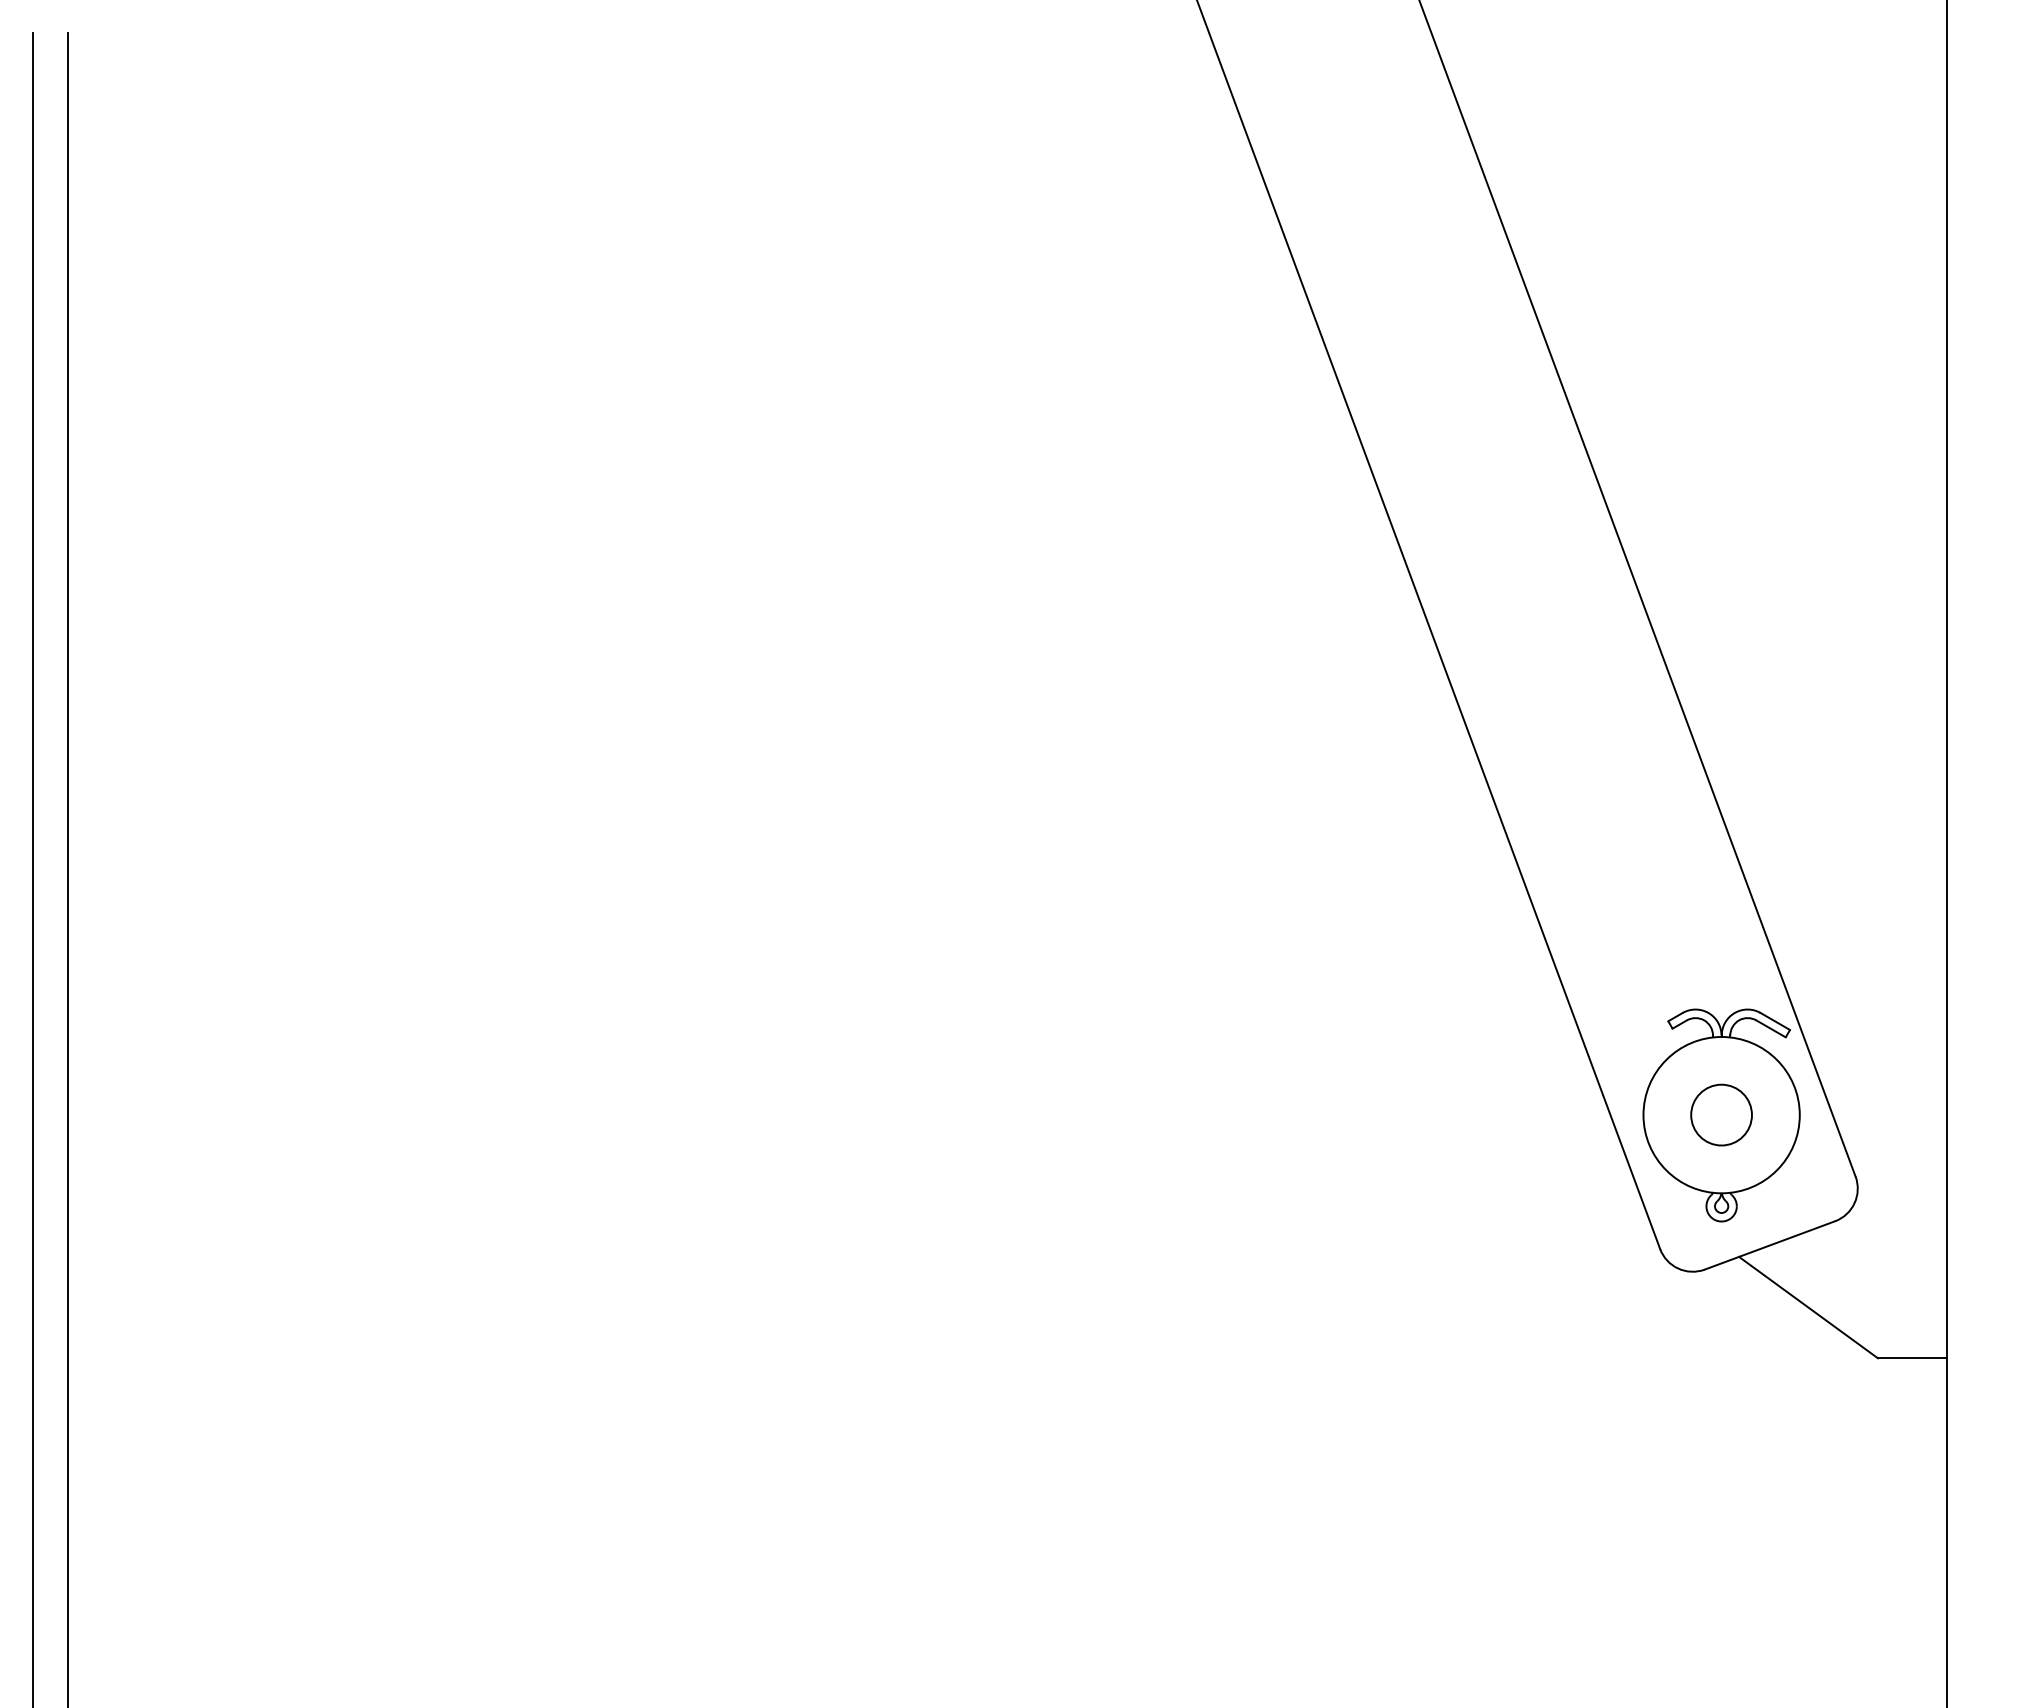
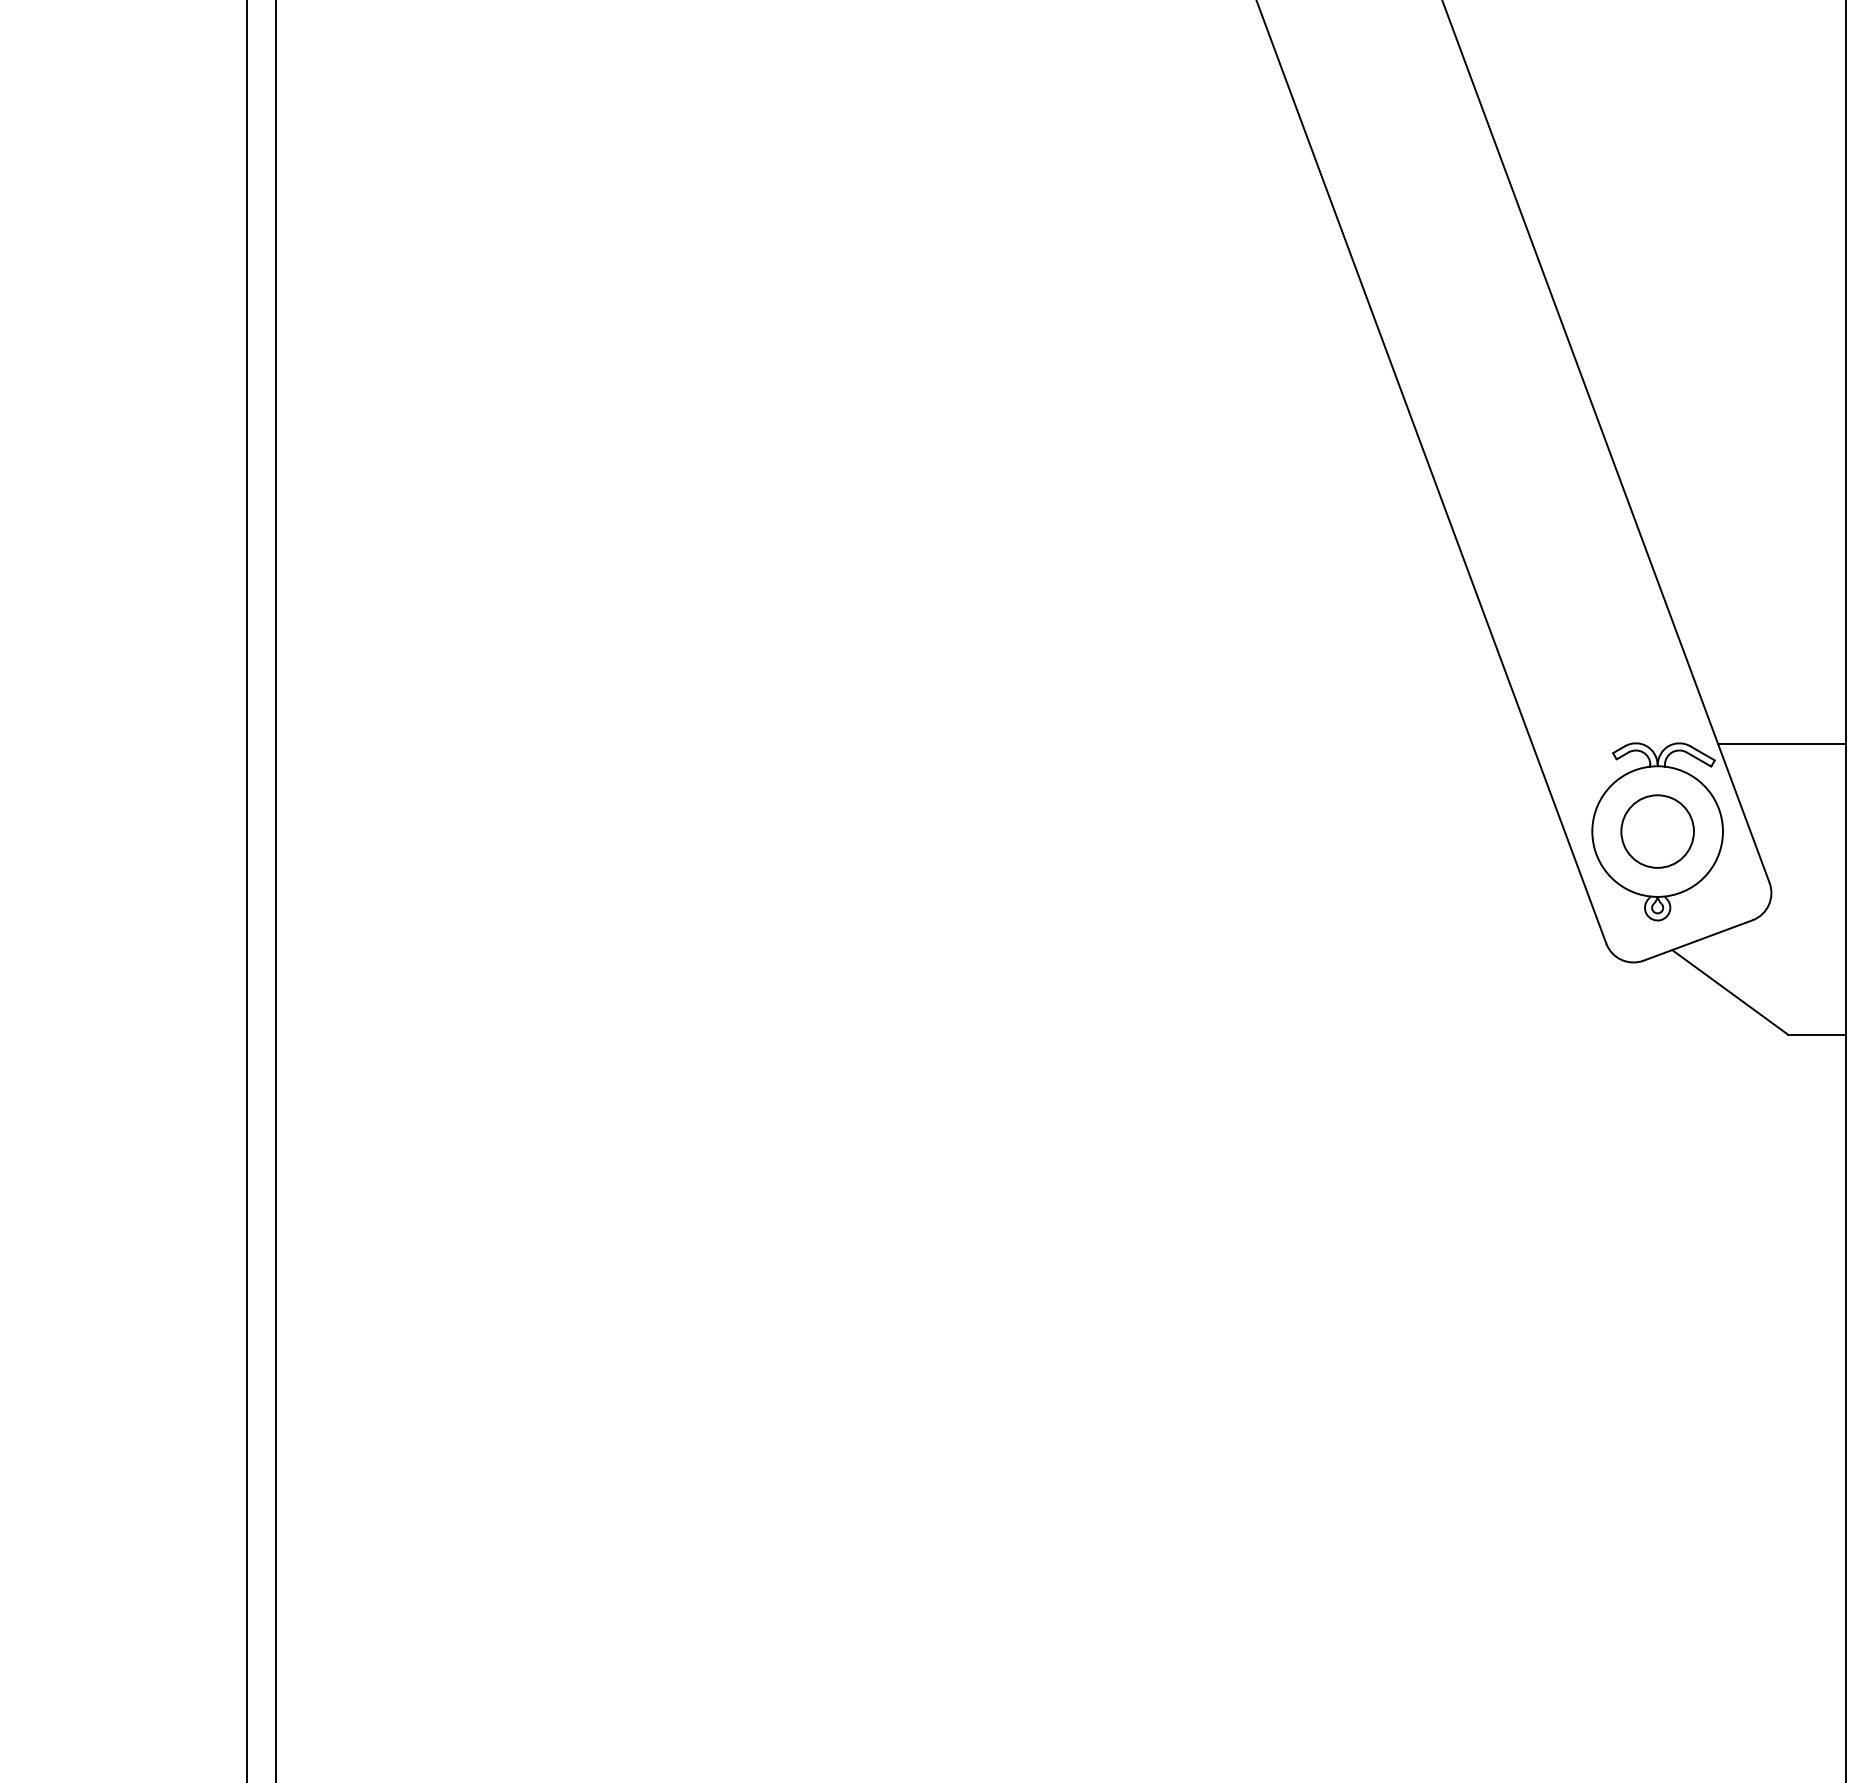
line: (1870, 1010) -> (1782, 744), added
circle: (1721, 1115) -> (1657, 831), size x1.43

